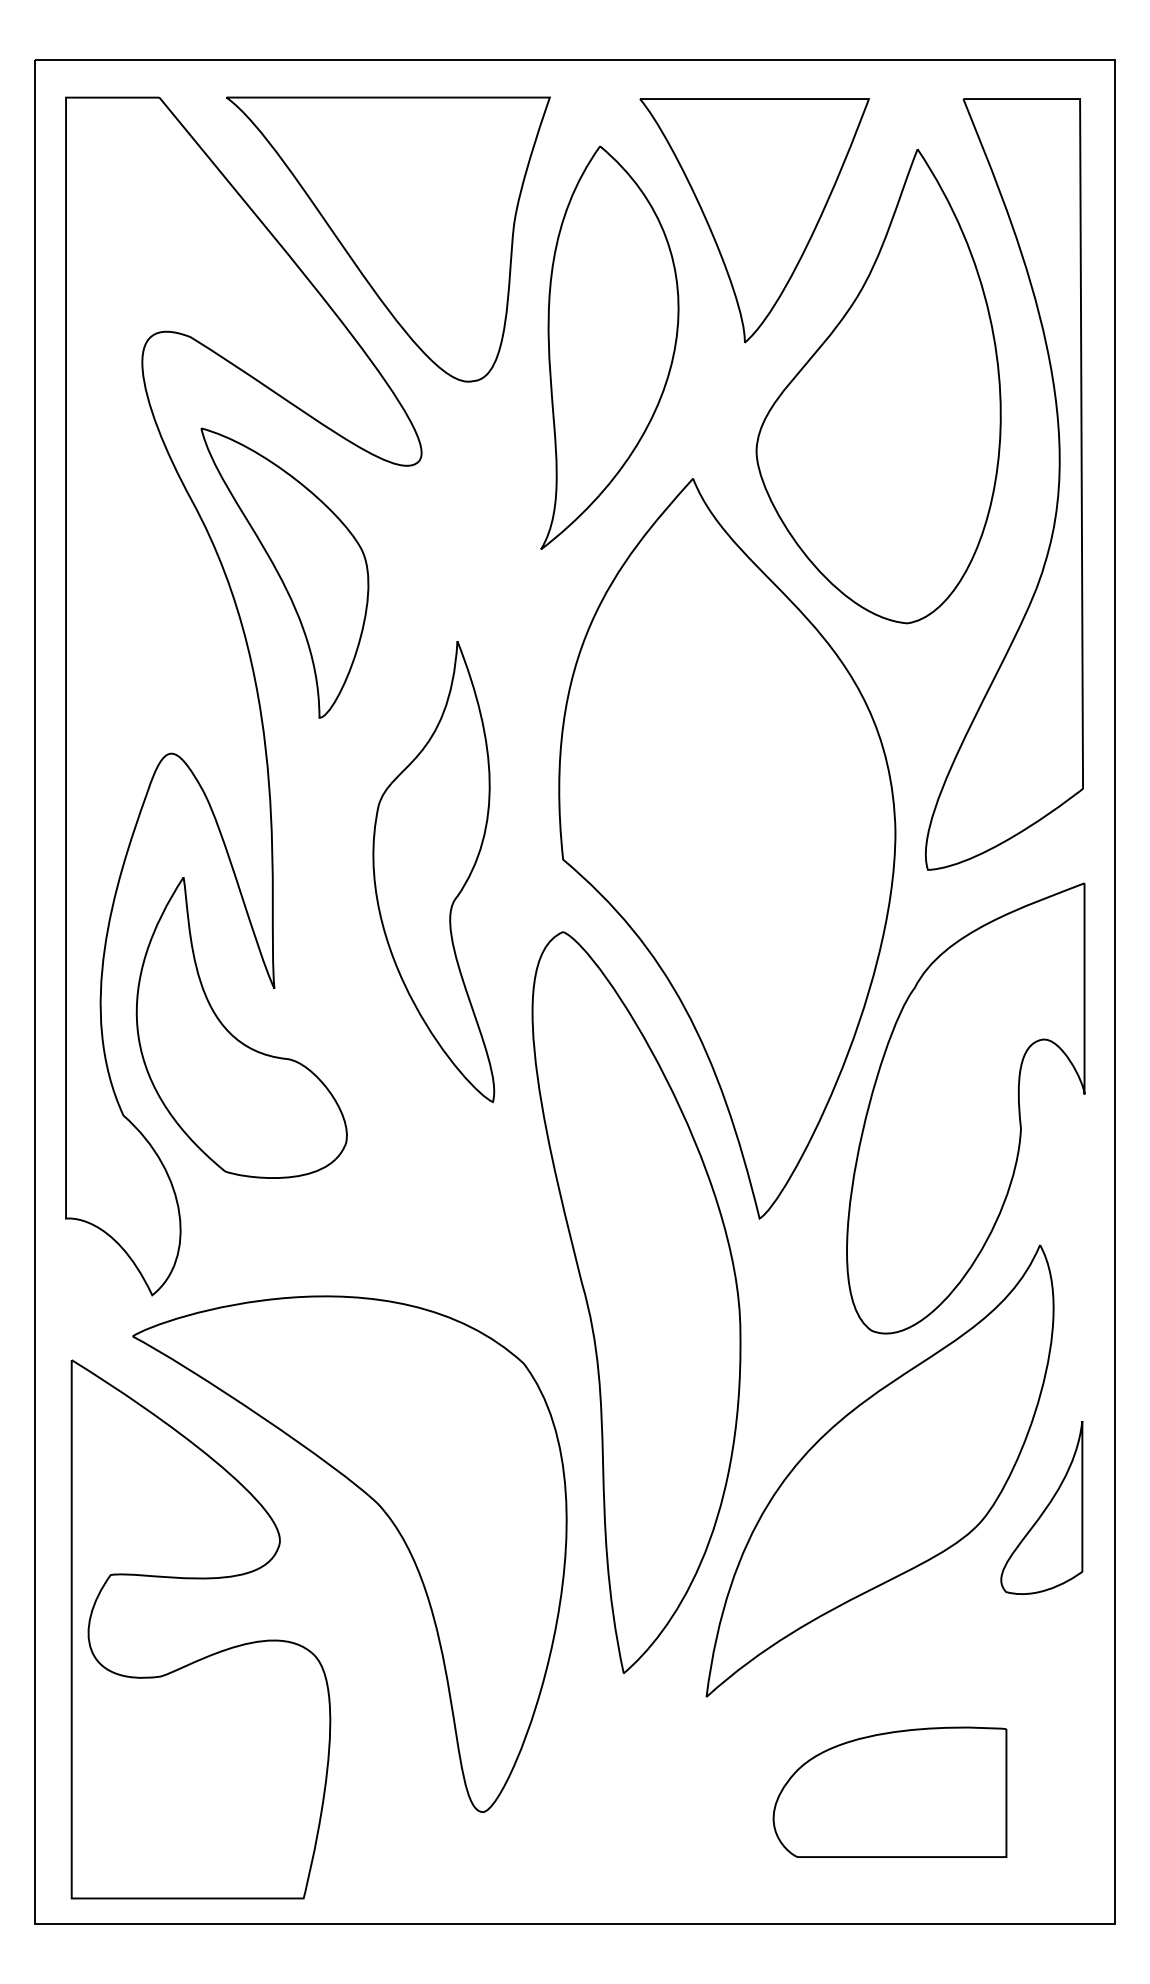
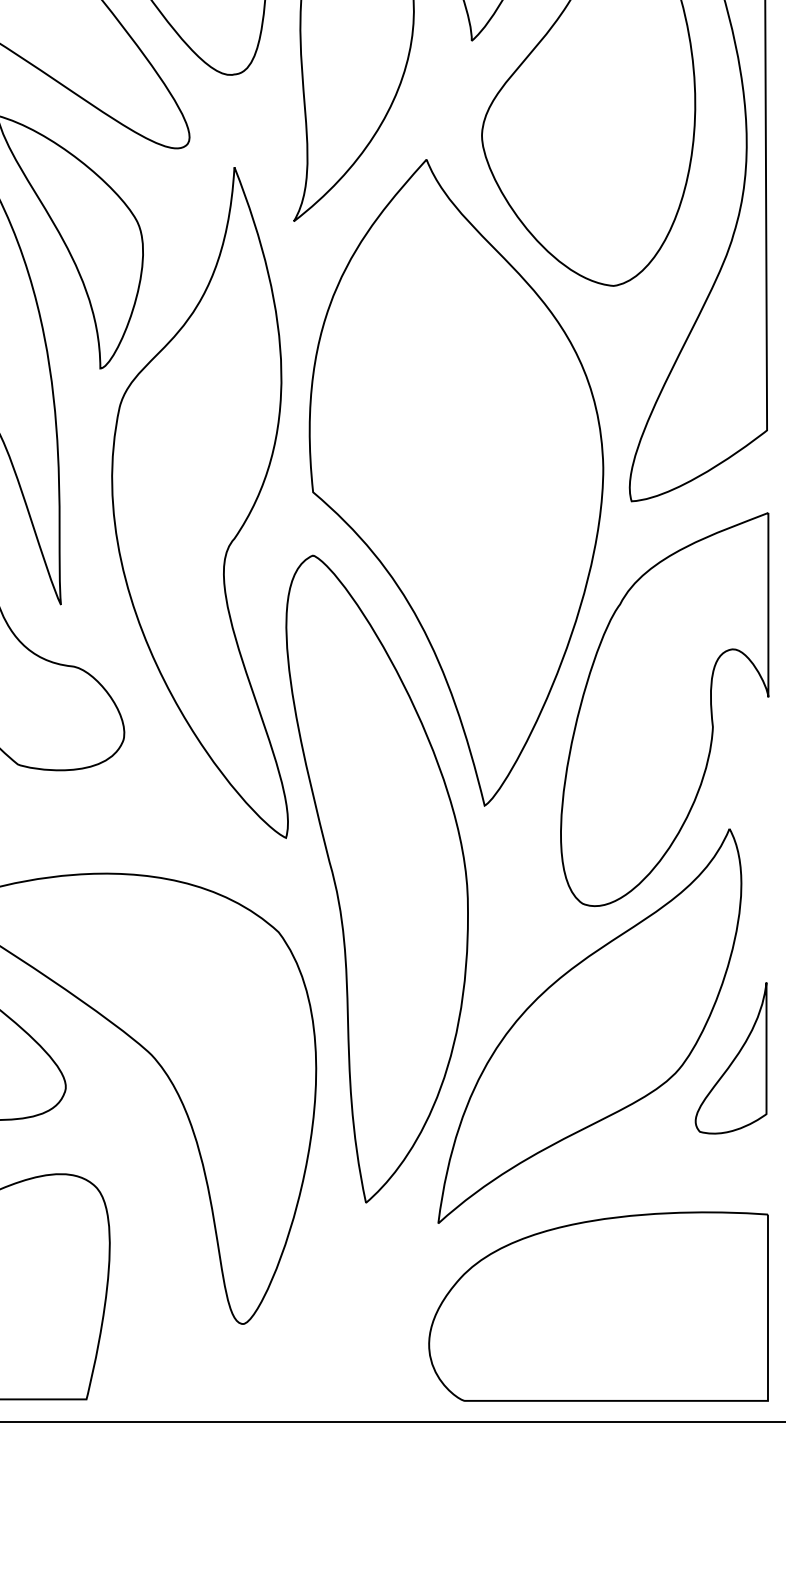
part: (433, 871) -> (199, 502), size x1.67
part: (889, 1792) -> (598, 1306), size x1.67

